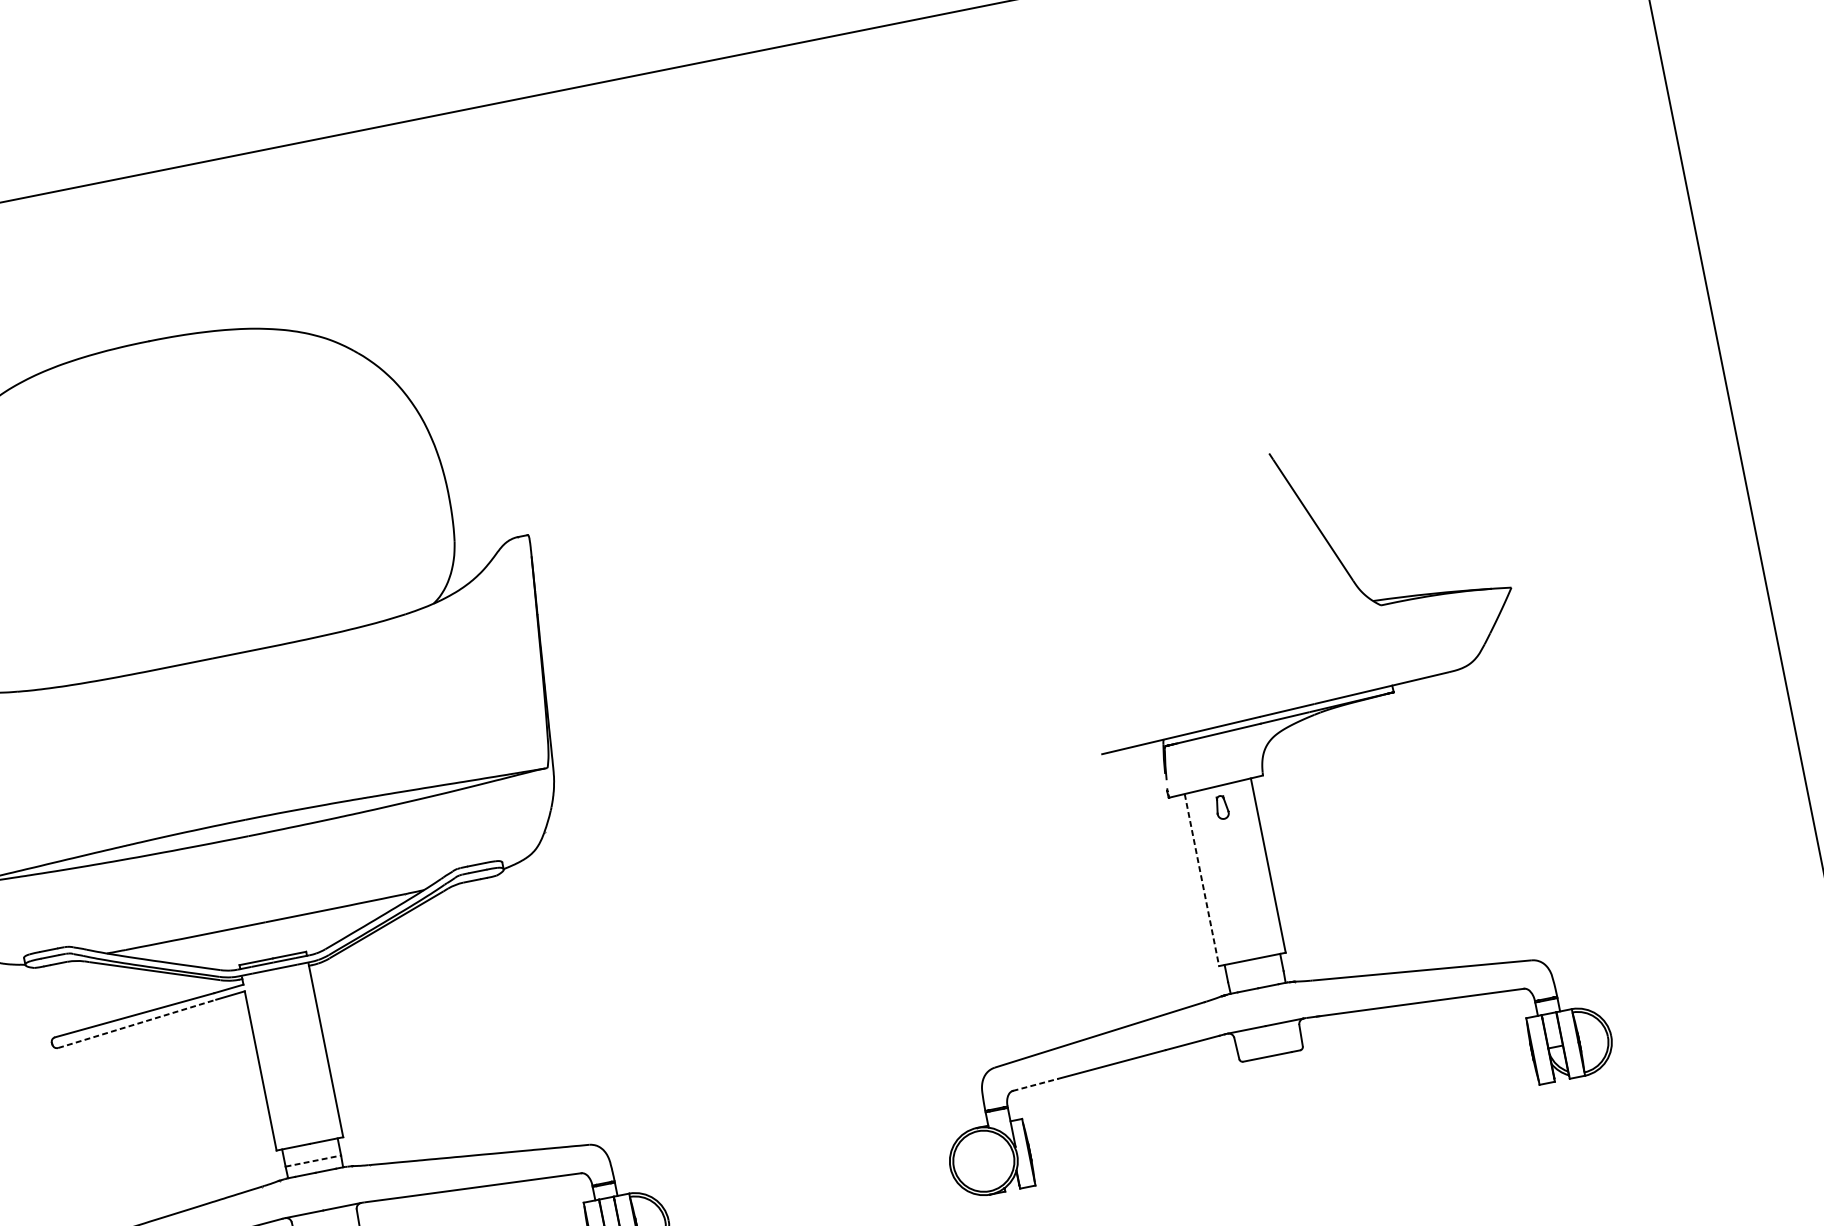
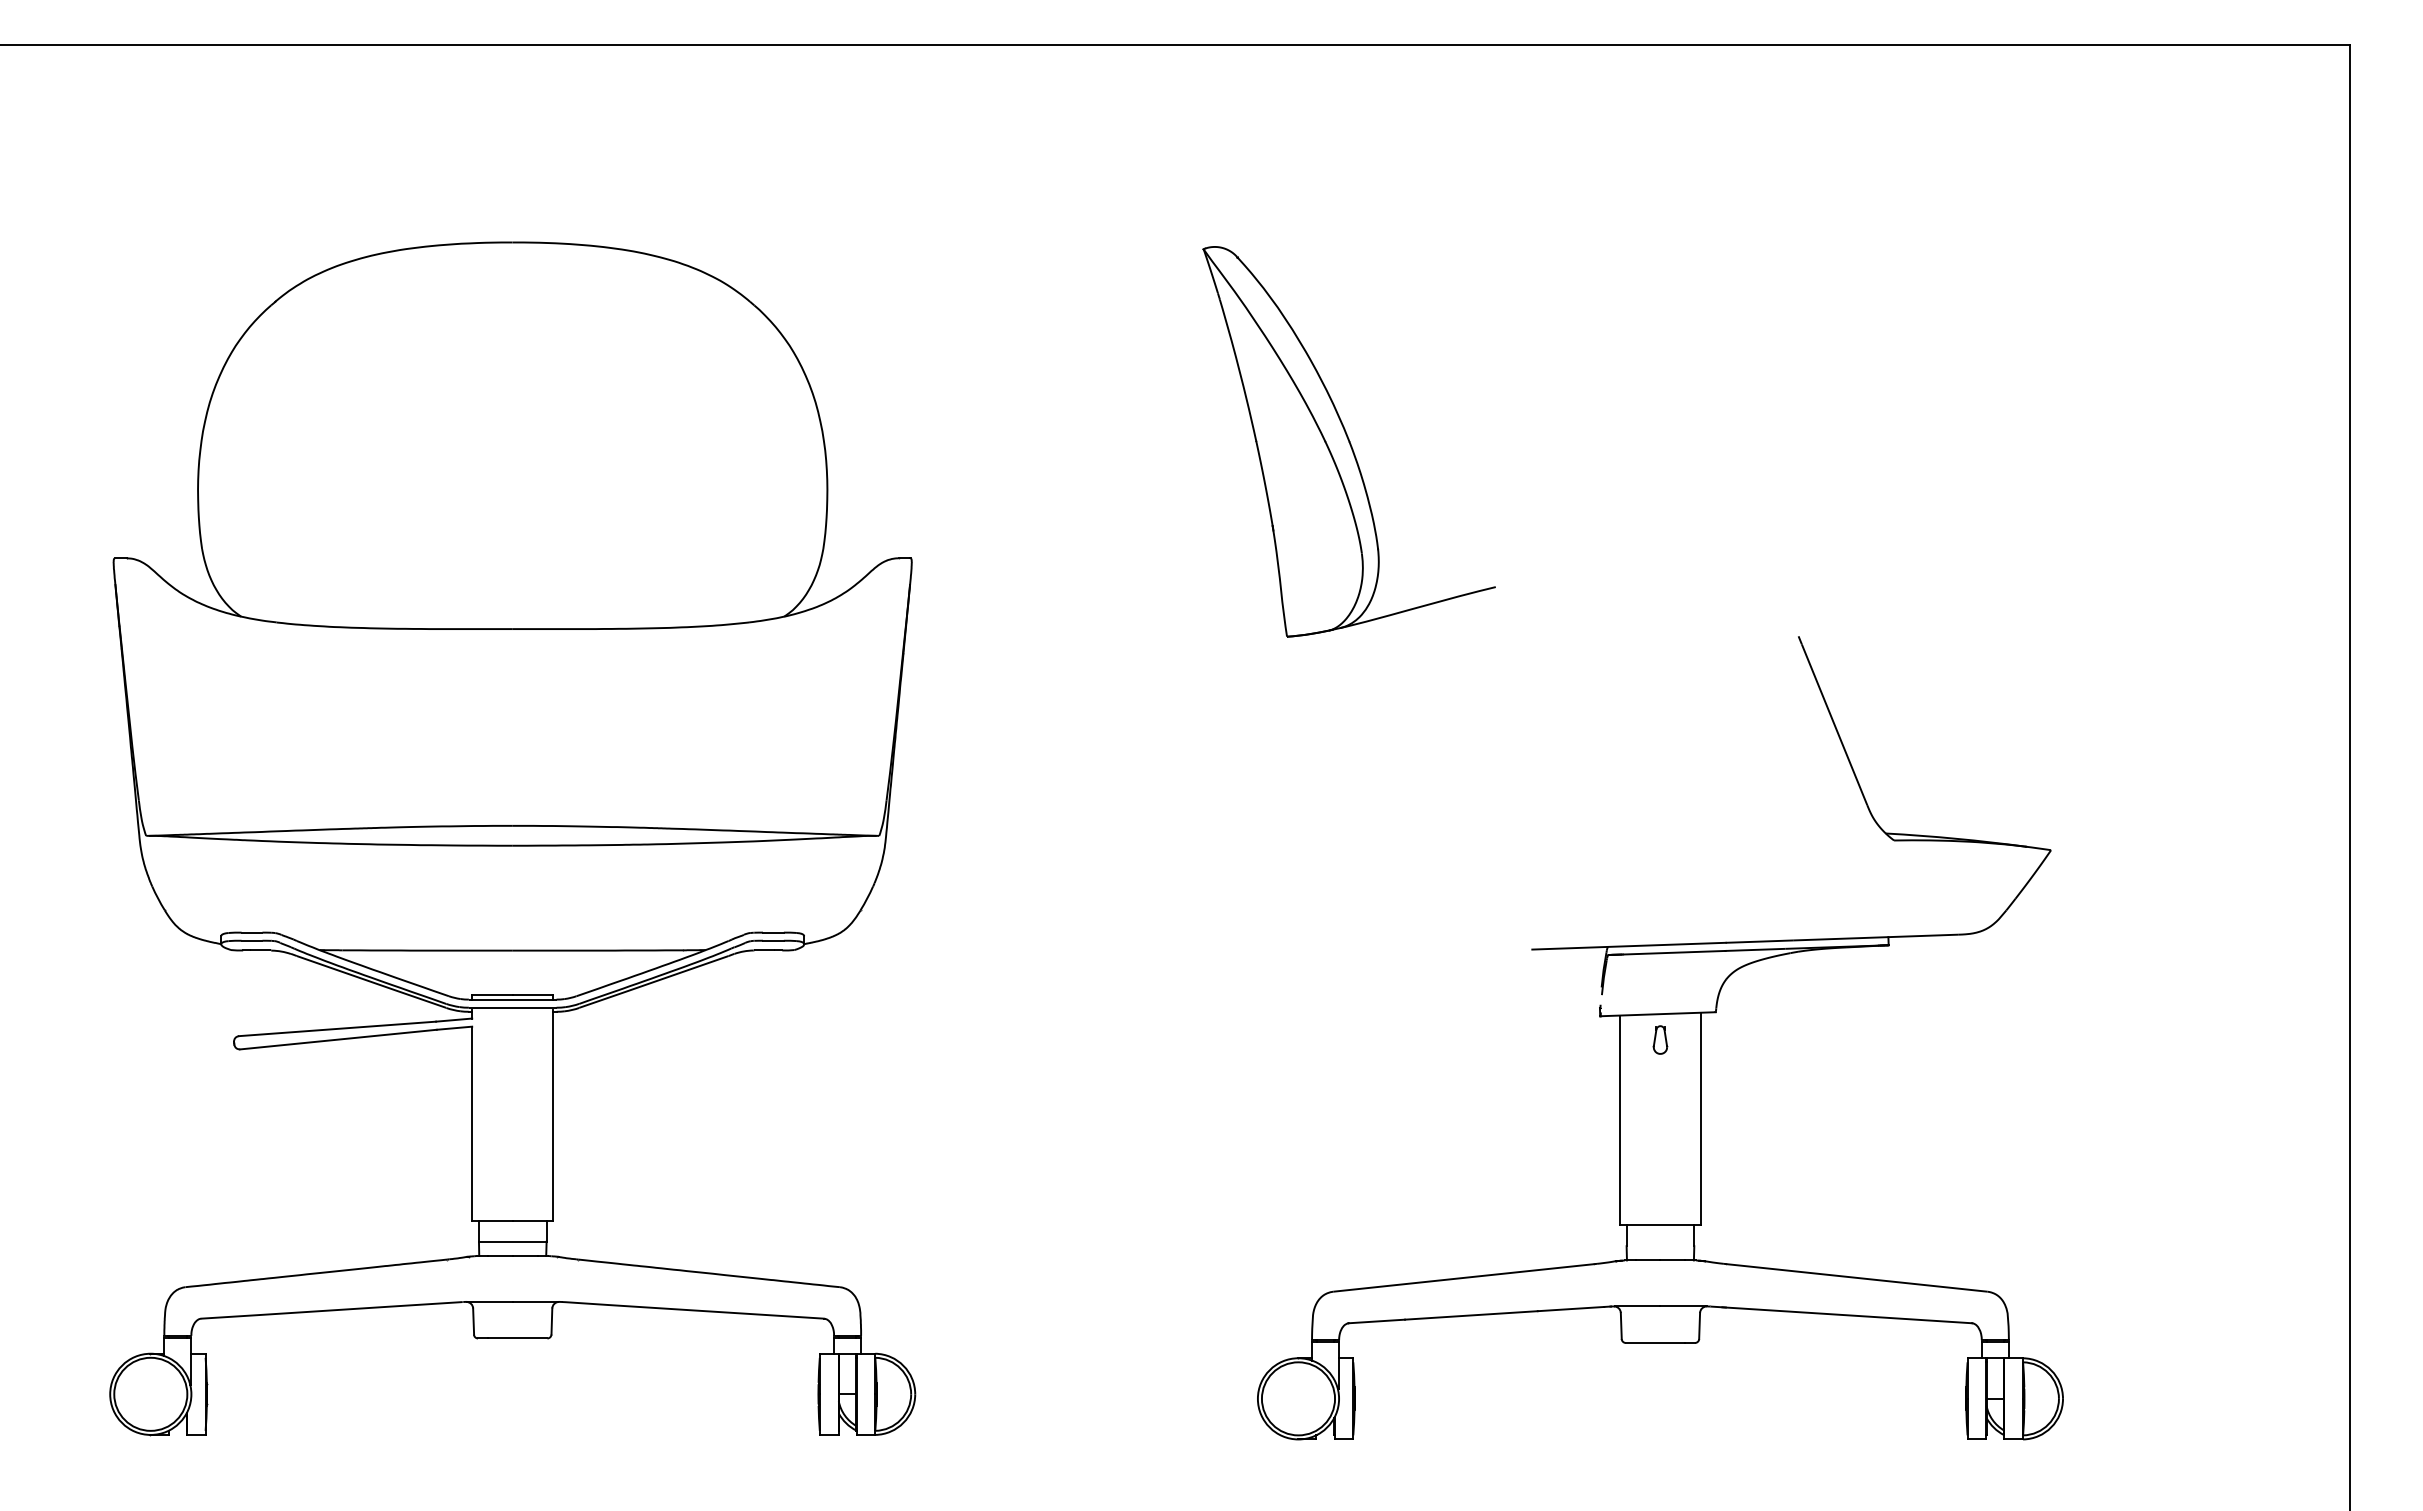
part: (867, 367) -> (1348, 441), added
line: (1201, 880) -> (1619, 1120), dashed -> solid
line: (137, 1023) -> (338, 1039), dashed -> solid
line: (1036, 1084) -> (1377, 1321), dashed -> solid
line: (313, 1161) -> (512, 1241), dashed -> solid

